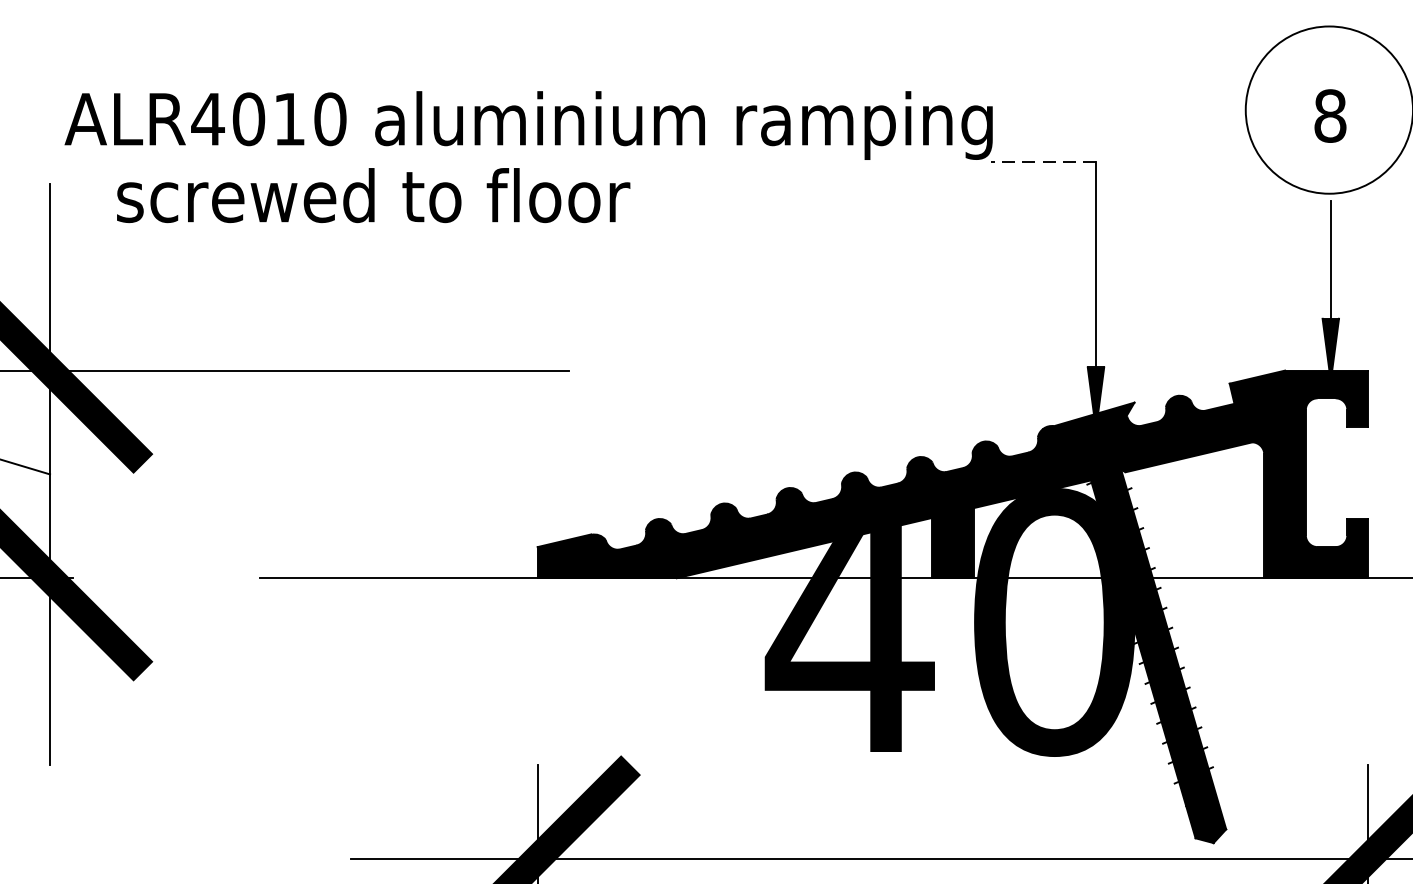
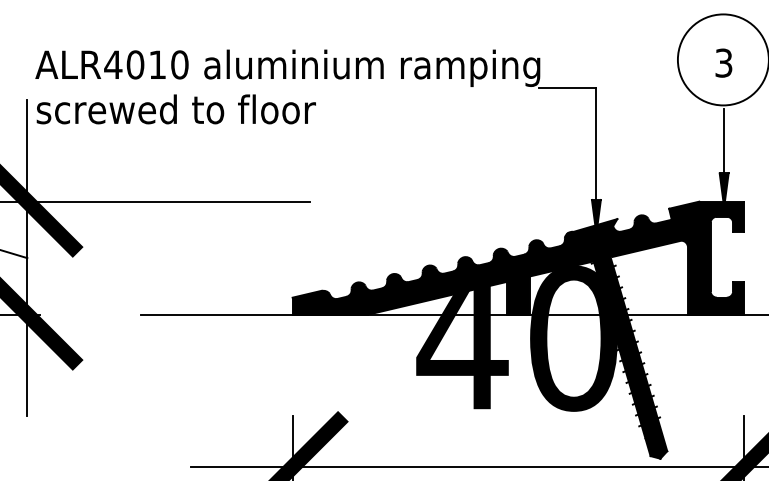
text: (1329, 114) -> (723, 62), 8 -> 3
line: (1042, 162) -> (567, 88), dashed -> solid
text: (371, 195) -> (175, 109), moved

